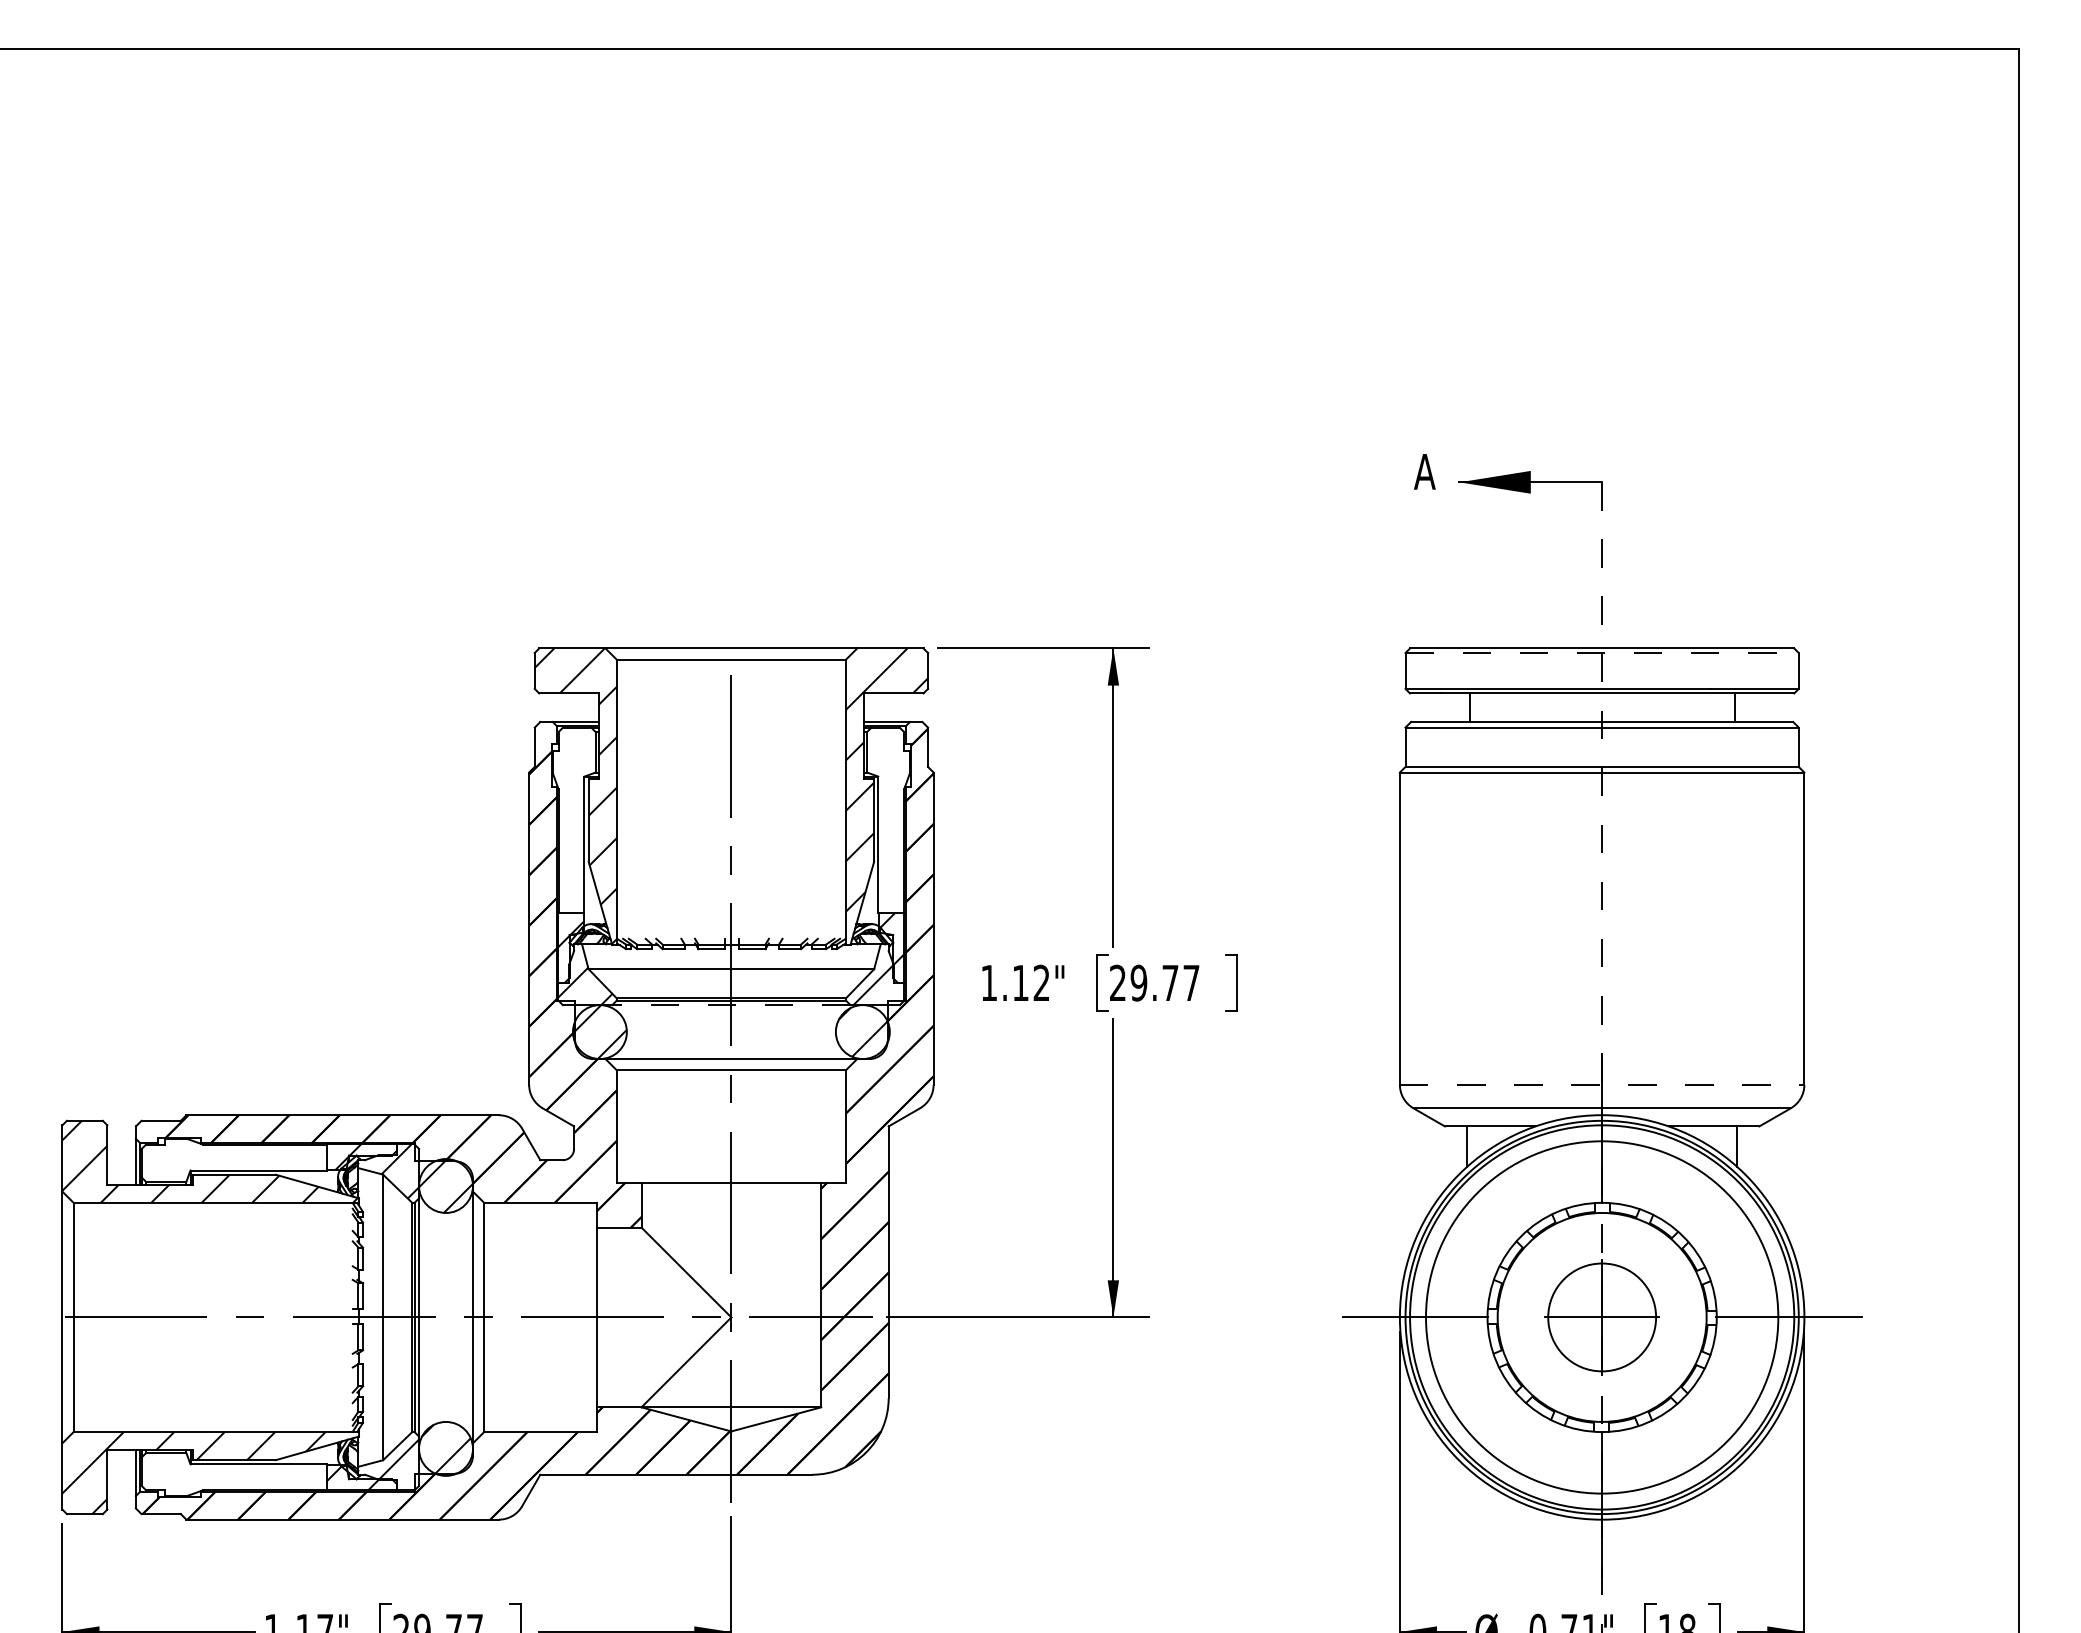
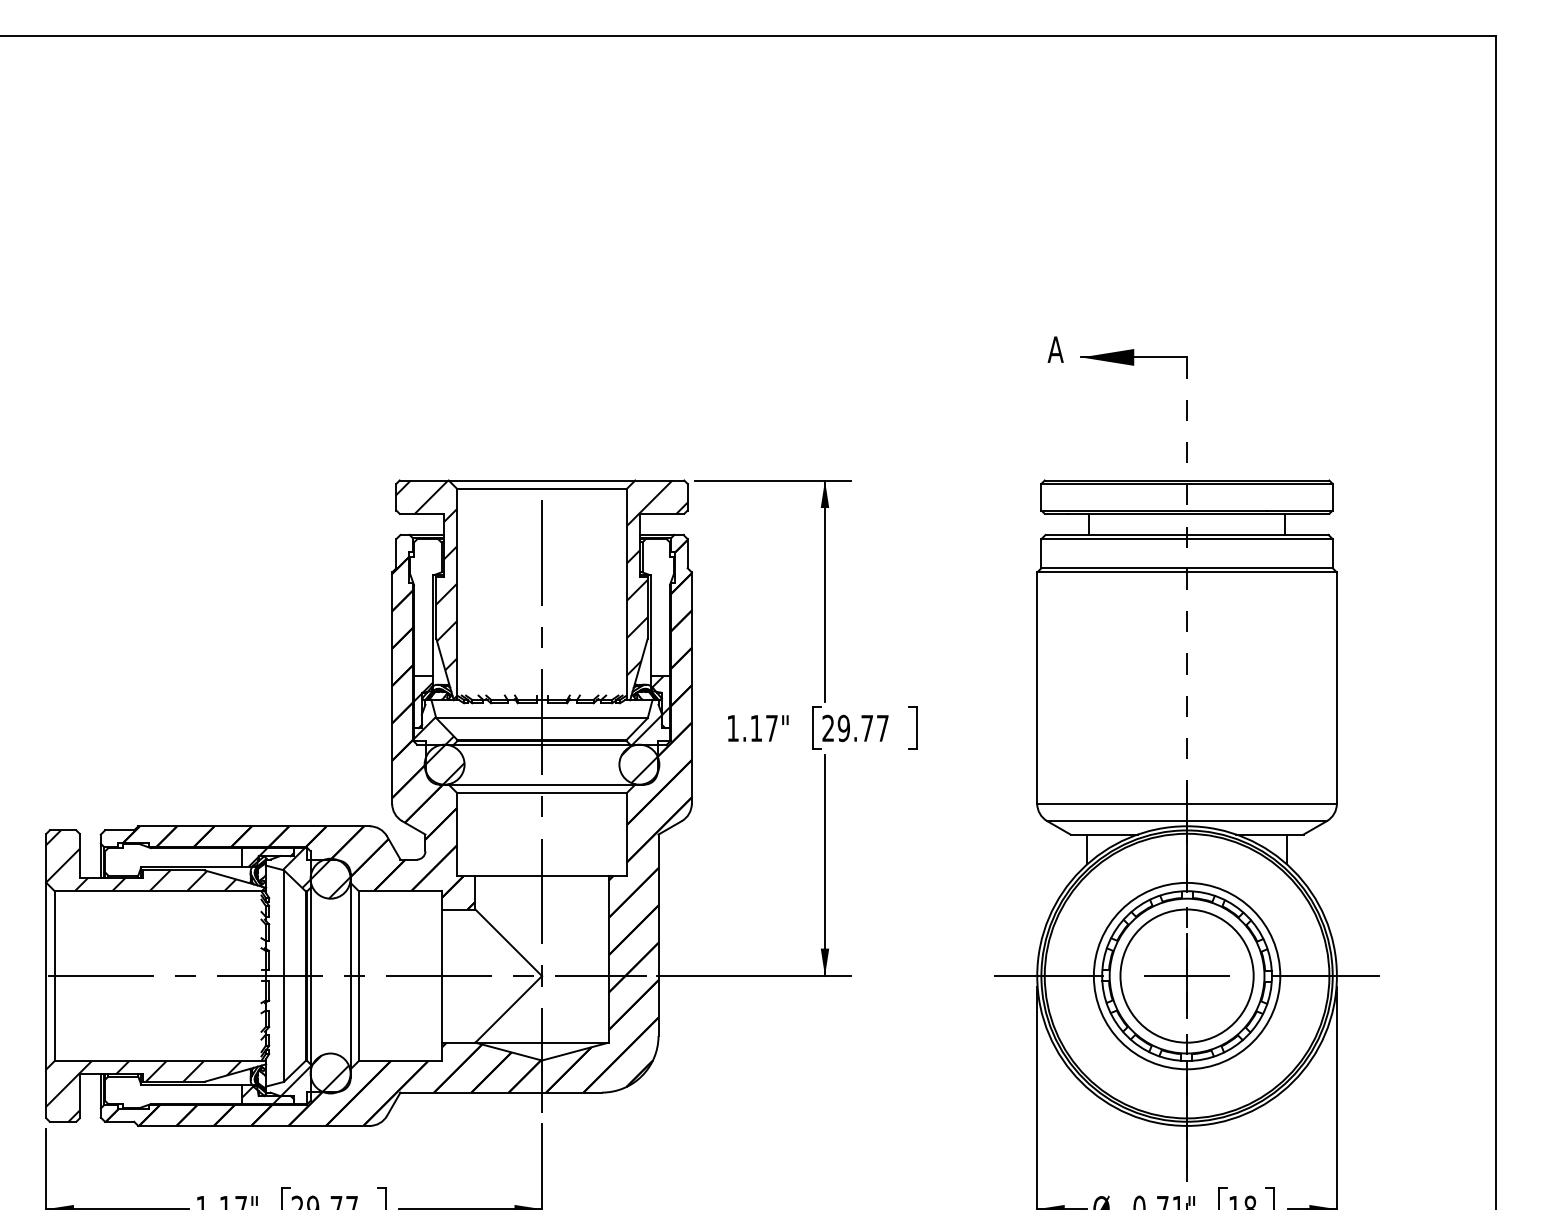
line: (1602, 652) -> (1187, 483), dashed -> solid
text: (1041, 982) -> (771, 727), 1.12" -> 1.17"
line: (730, 1005) -> (541, 745), dashed -> solid
line: (1602, 1084) -> (1187, 803), dashed -> solid
circle: (1601, 1317) -> (1186, 976), size x0.71
circle: (1602, 1317) -> (1187, 976), size x1.67

